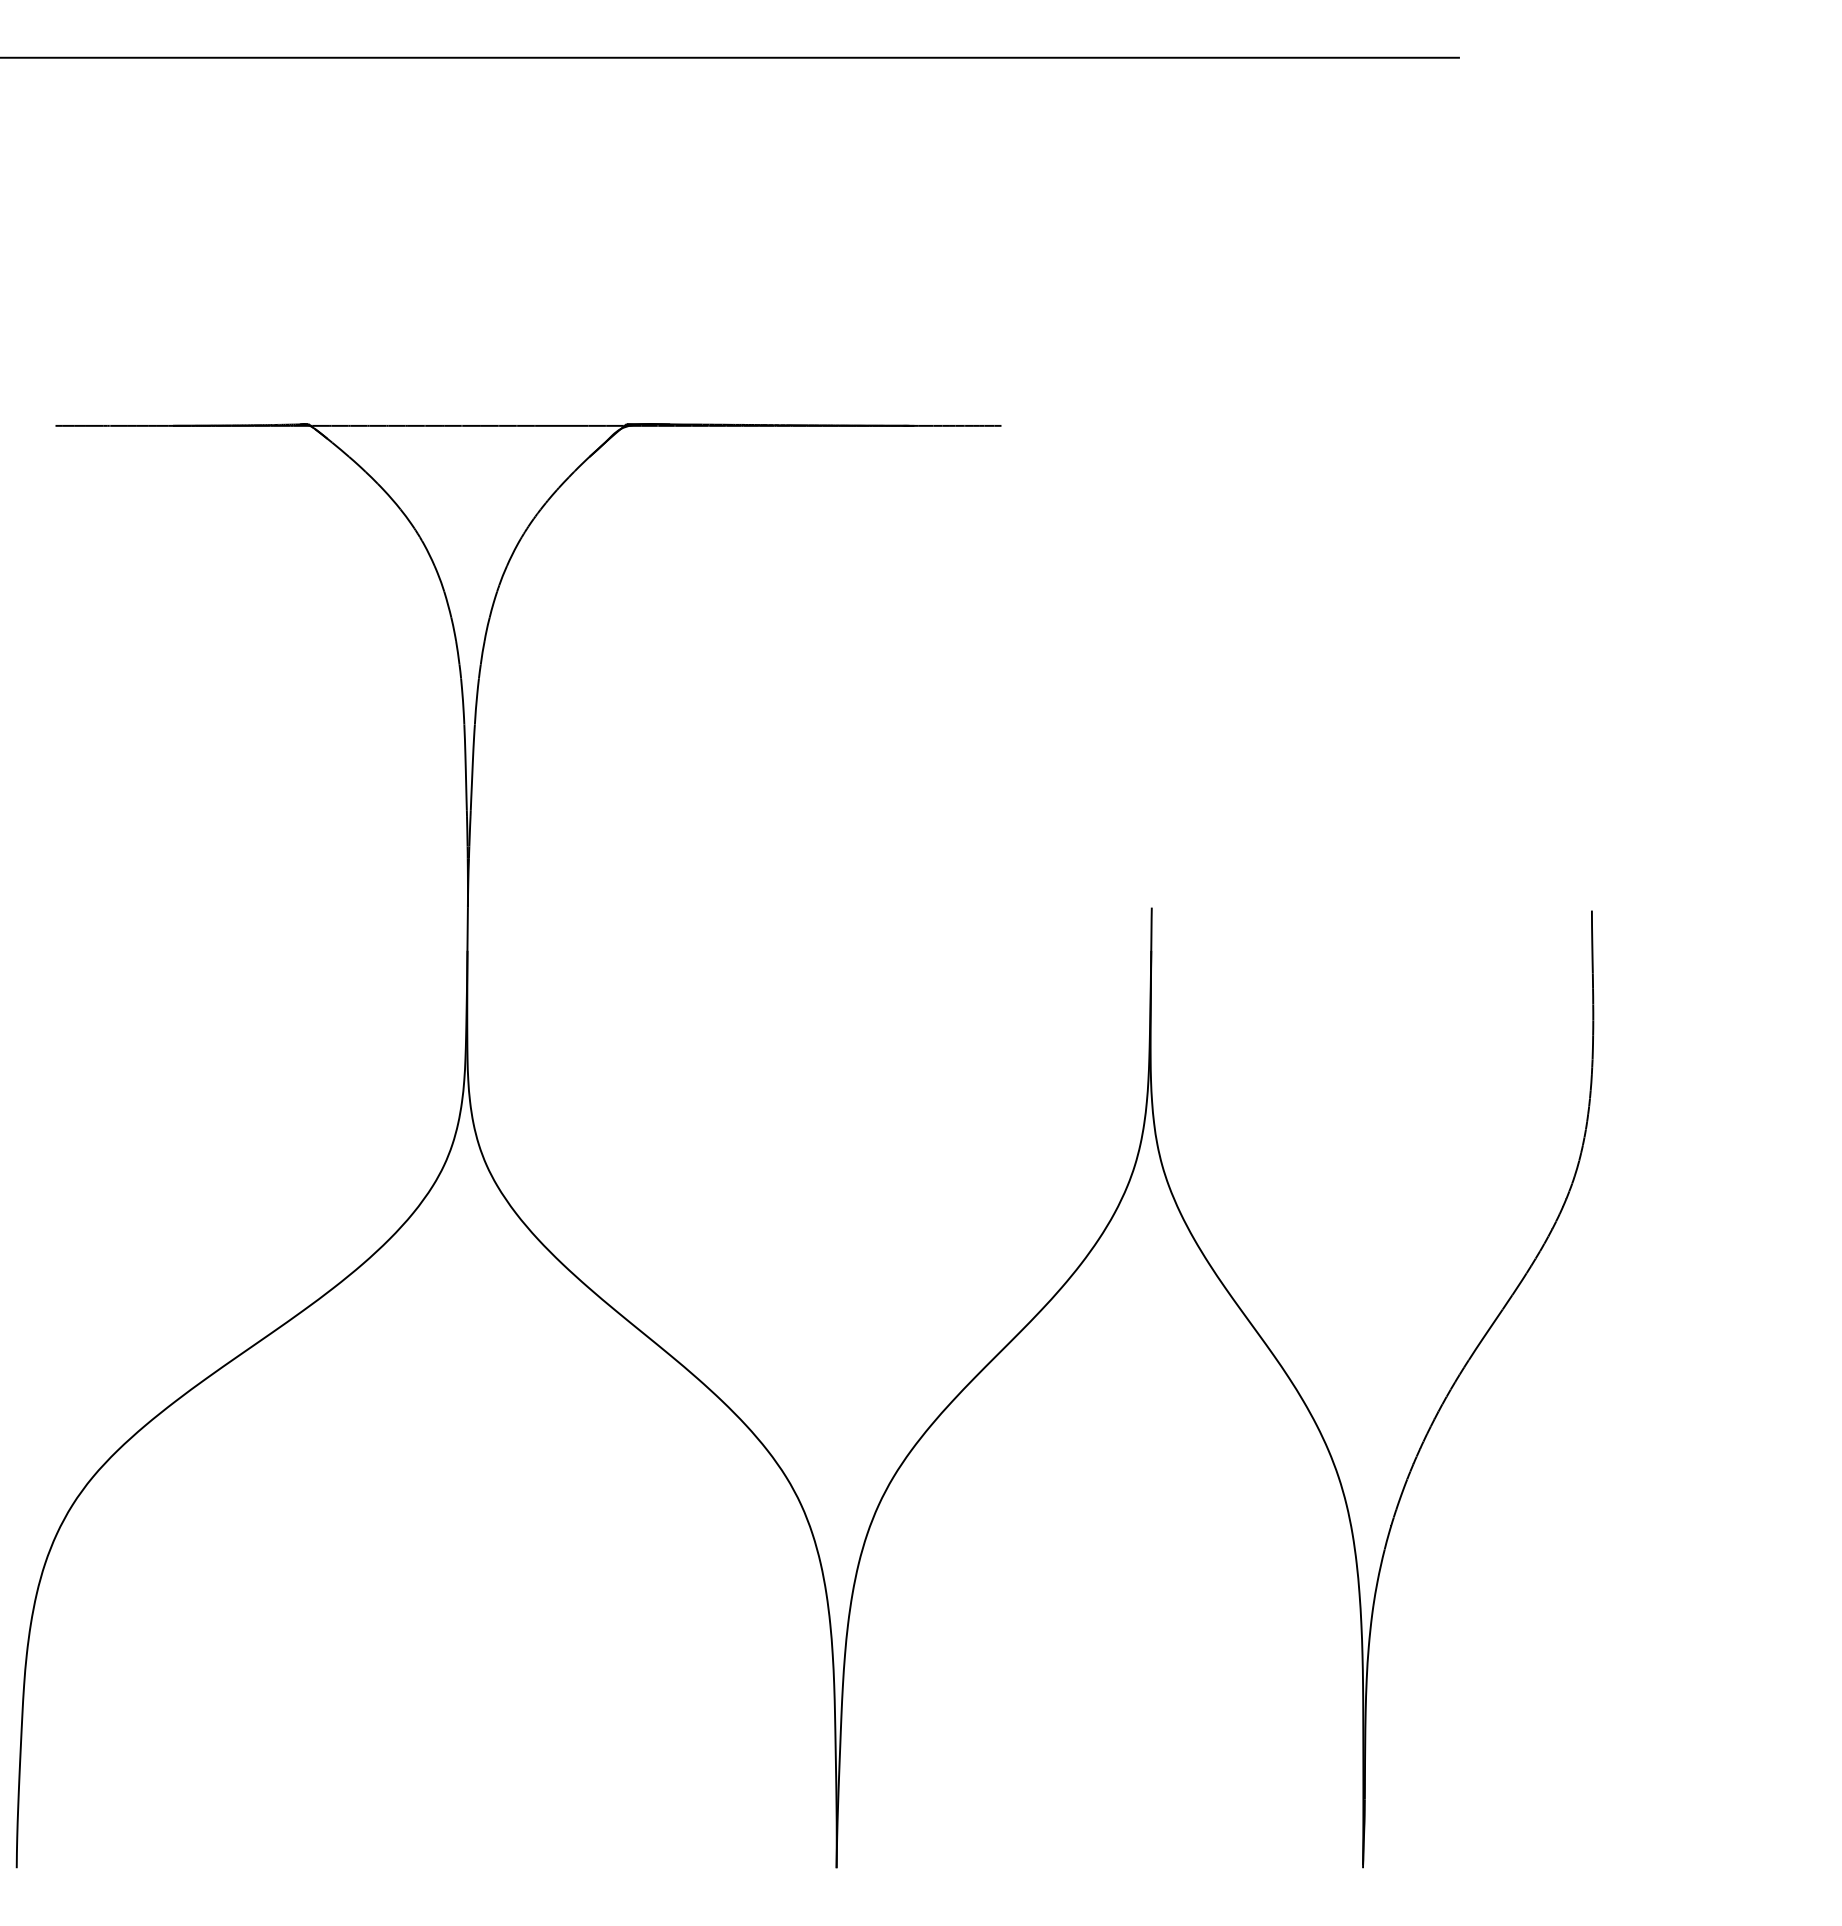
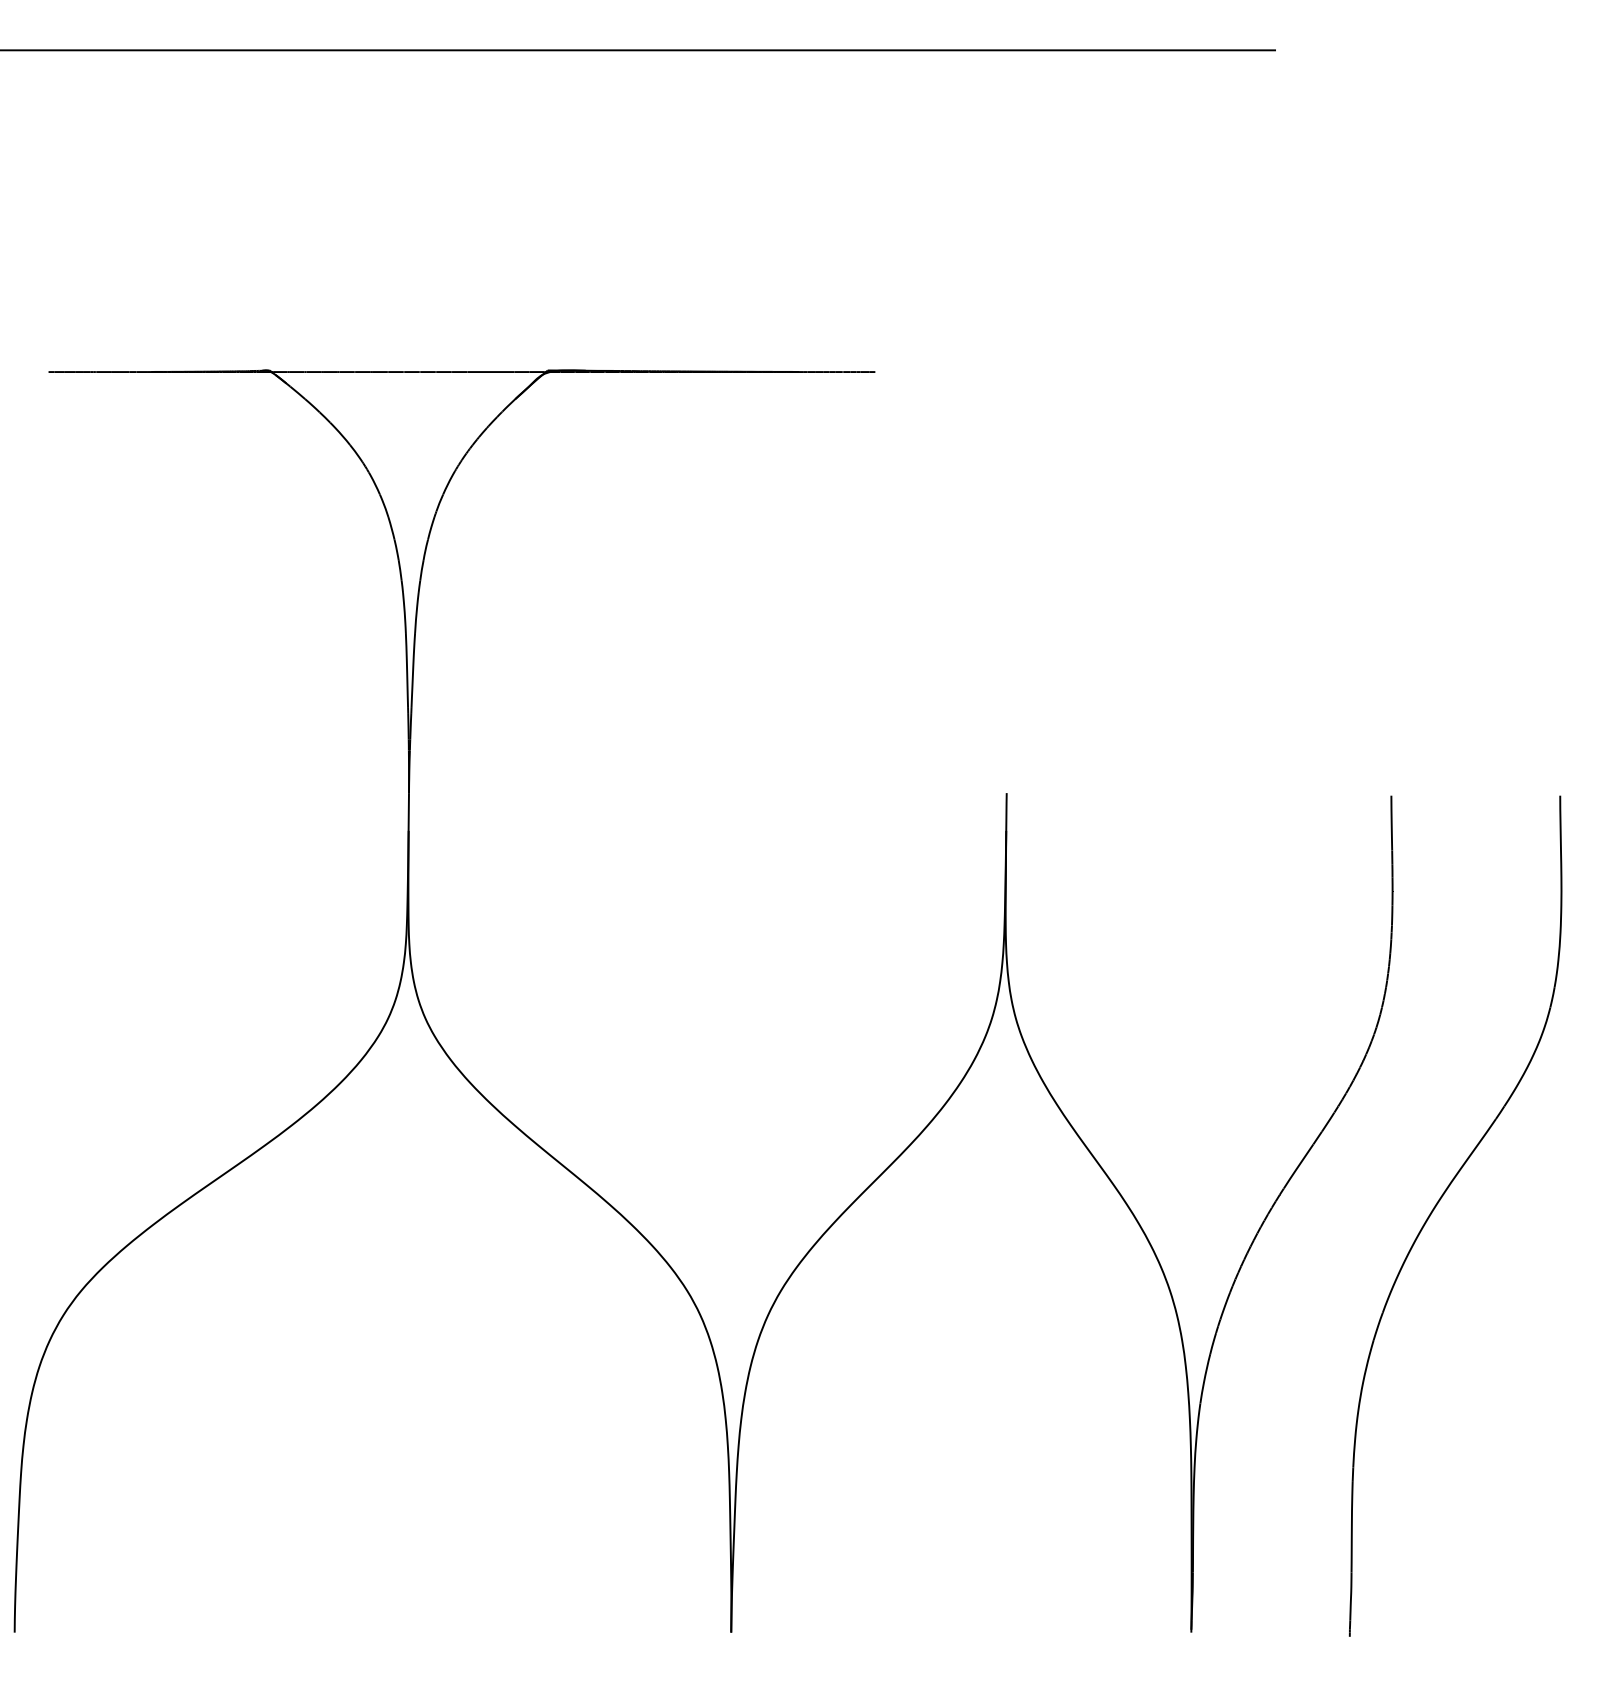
part: (1644, 1379) -> (1437, 1205), added

